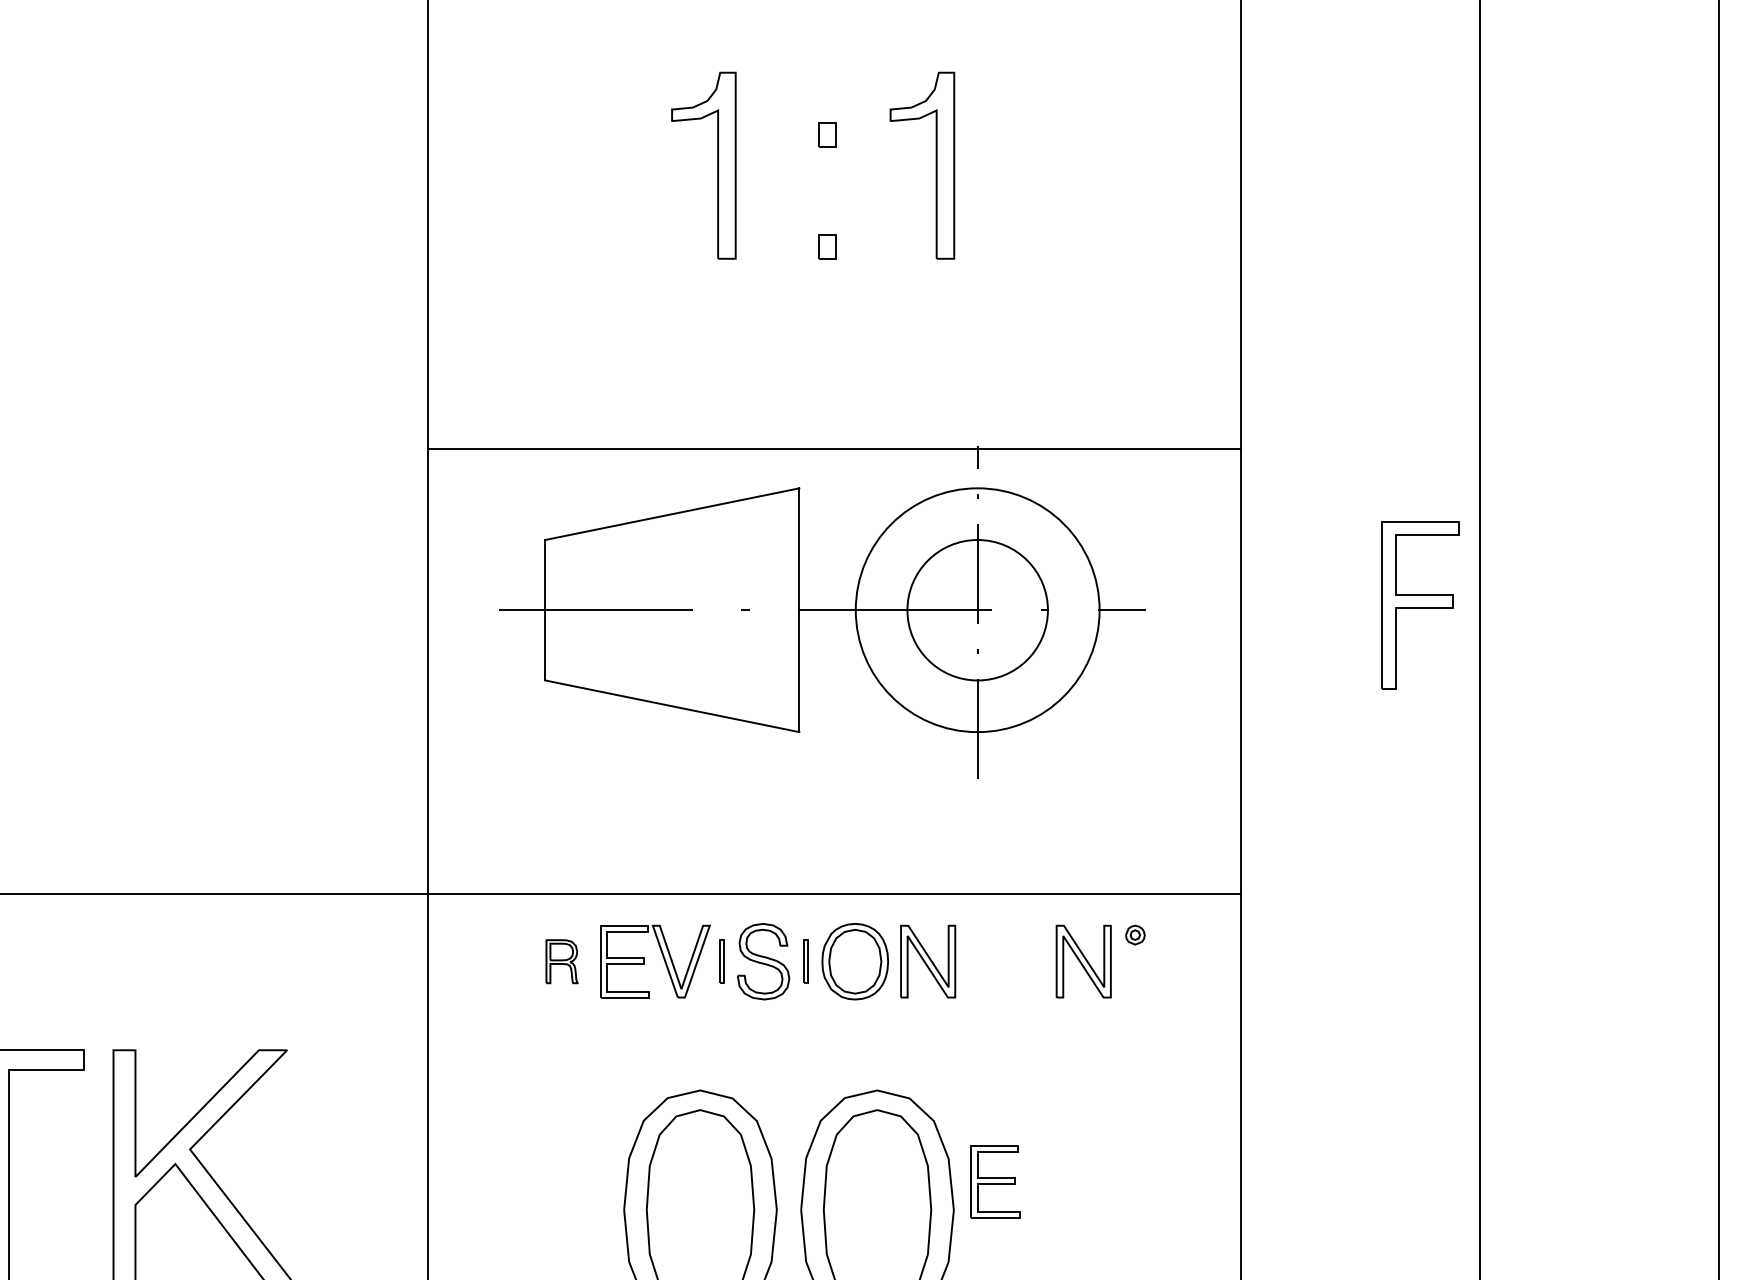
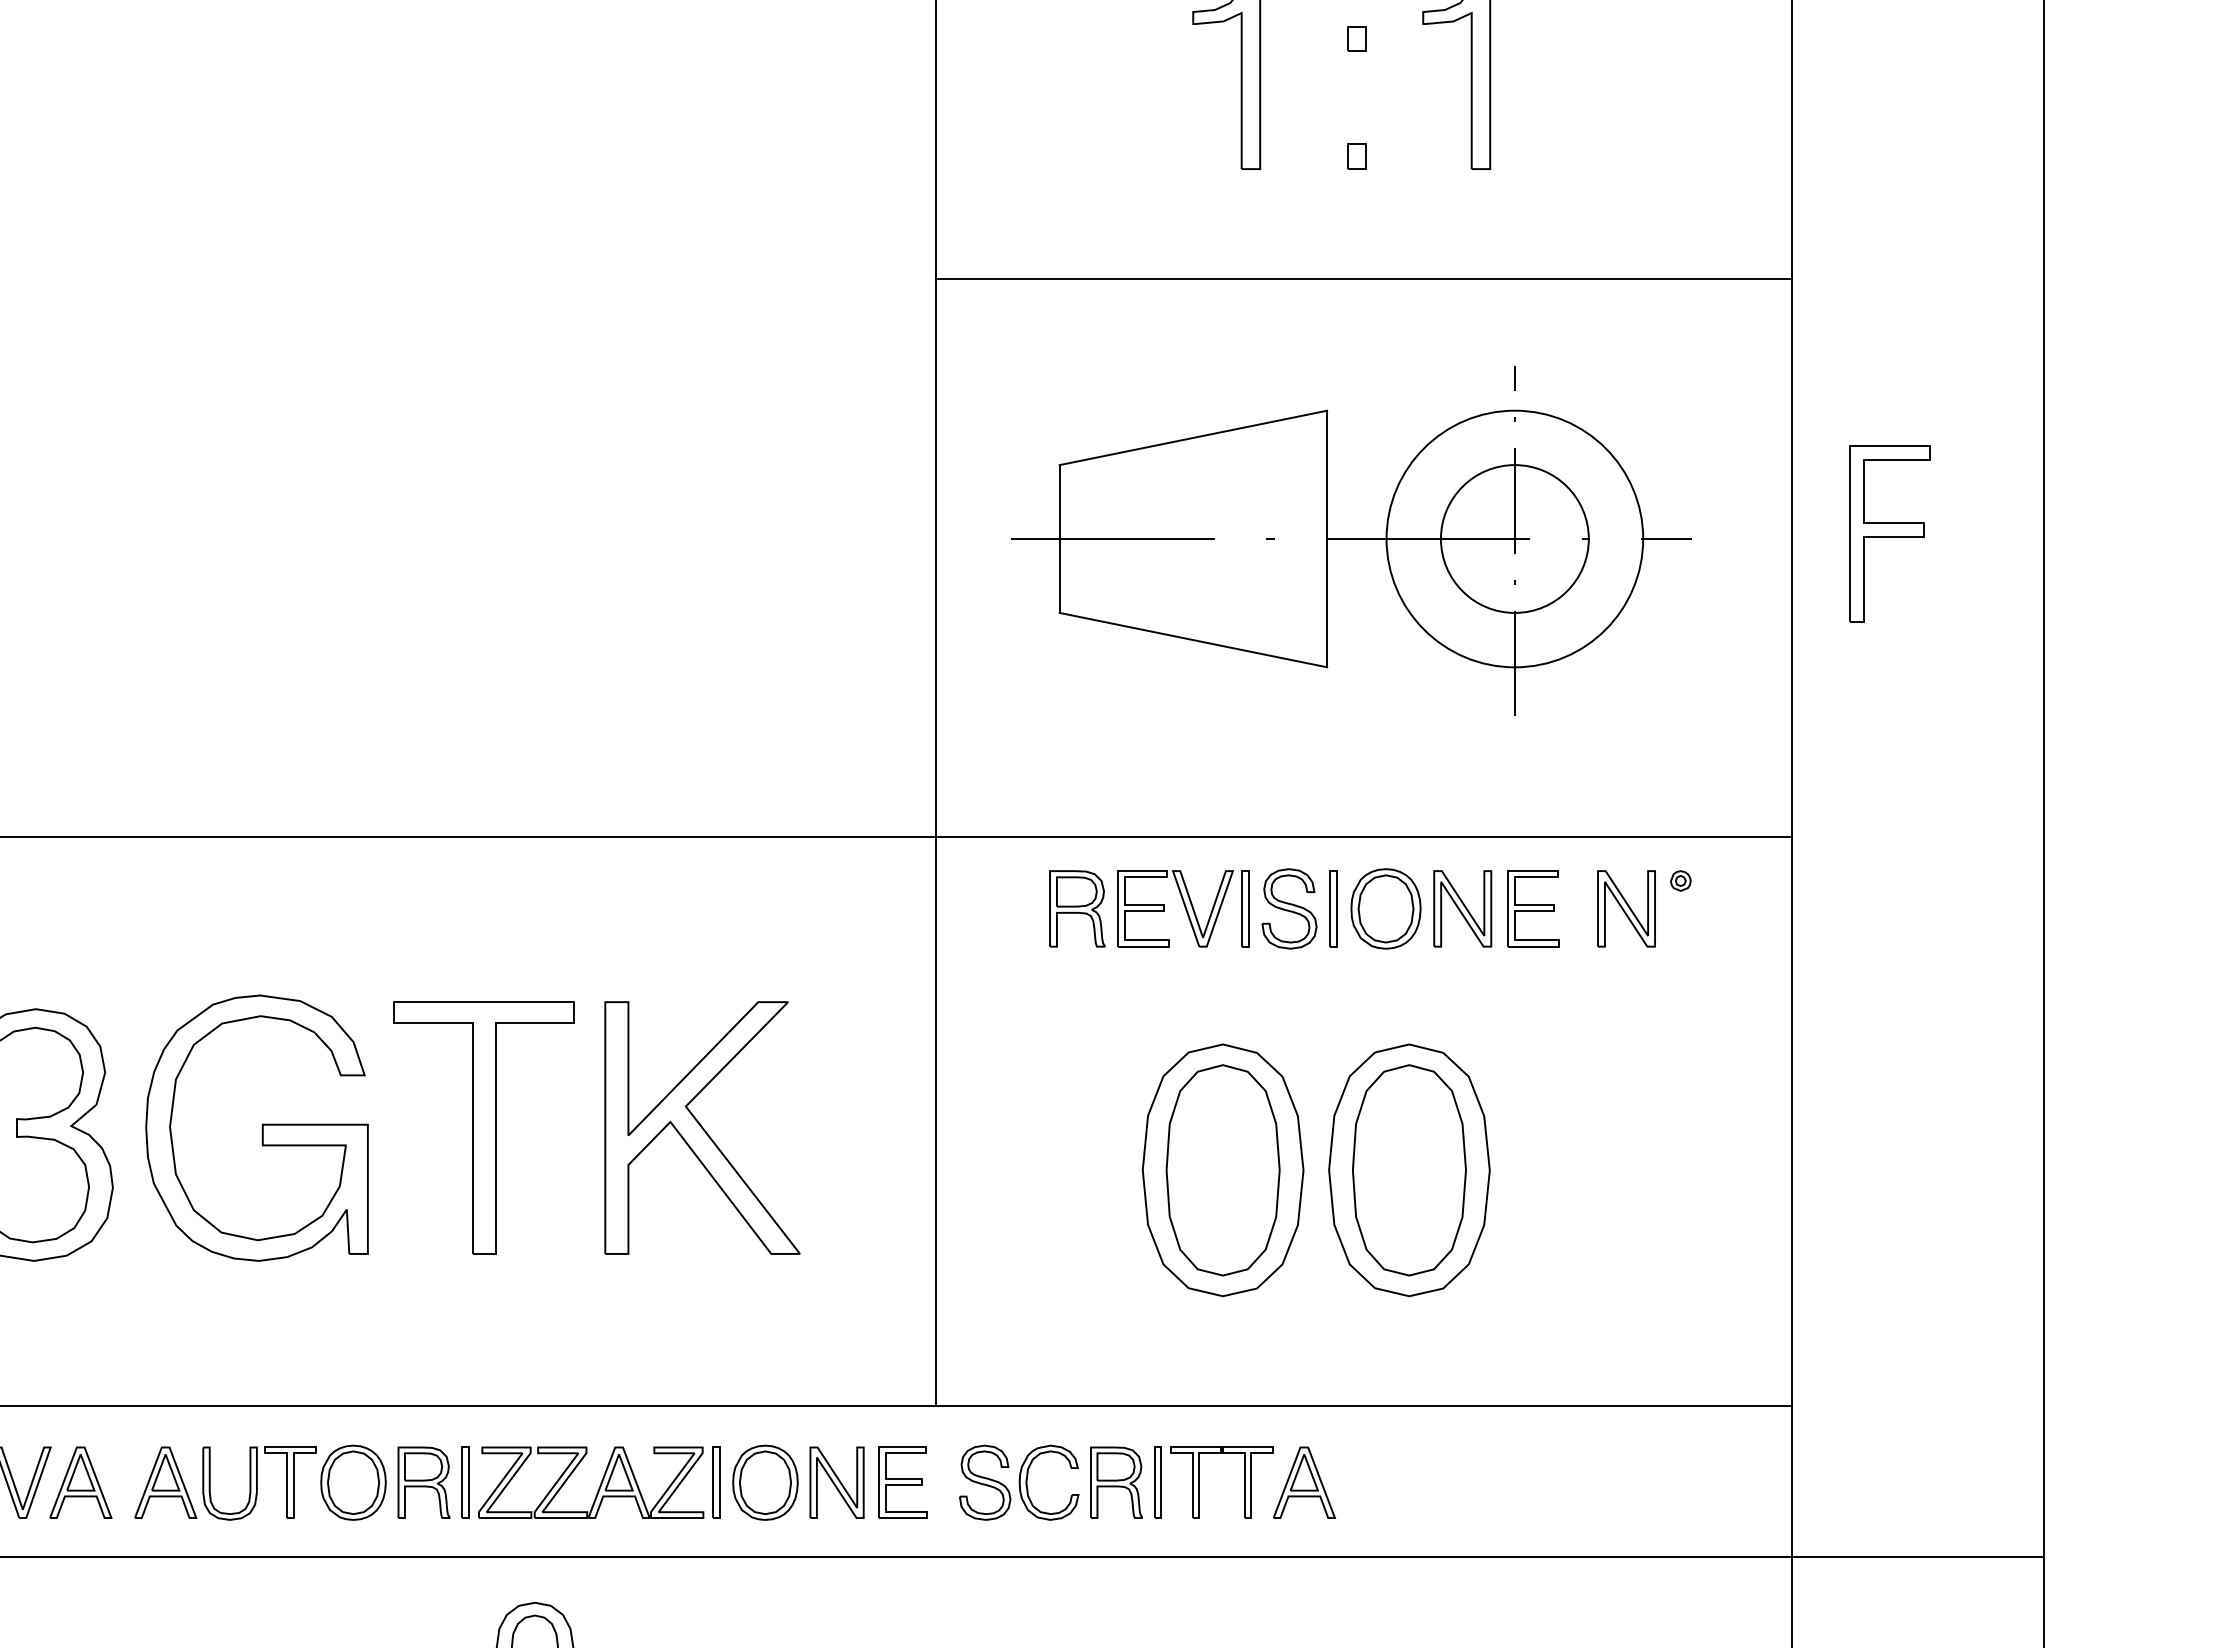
line: (833, 449) -> (1363, 279), moved
part: (1420, 604) -> (1889, 533), moved
part: (562, 961) -> (1077, 908), size x1.67
part: (721, 961) -> (1245, 908), size x1.67
part: (805, 961) -> (1333, 908), size x1.67
part: (995, 1181) -> (1533, 908), moved

